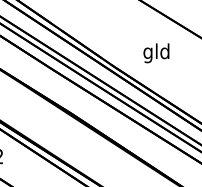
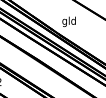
text: (155, 52) -> (68, 21), moved

